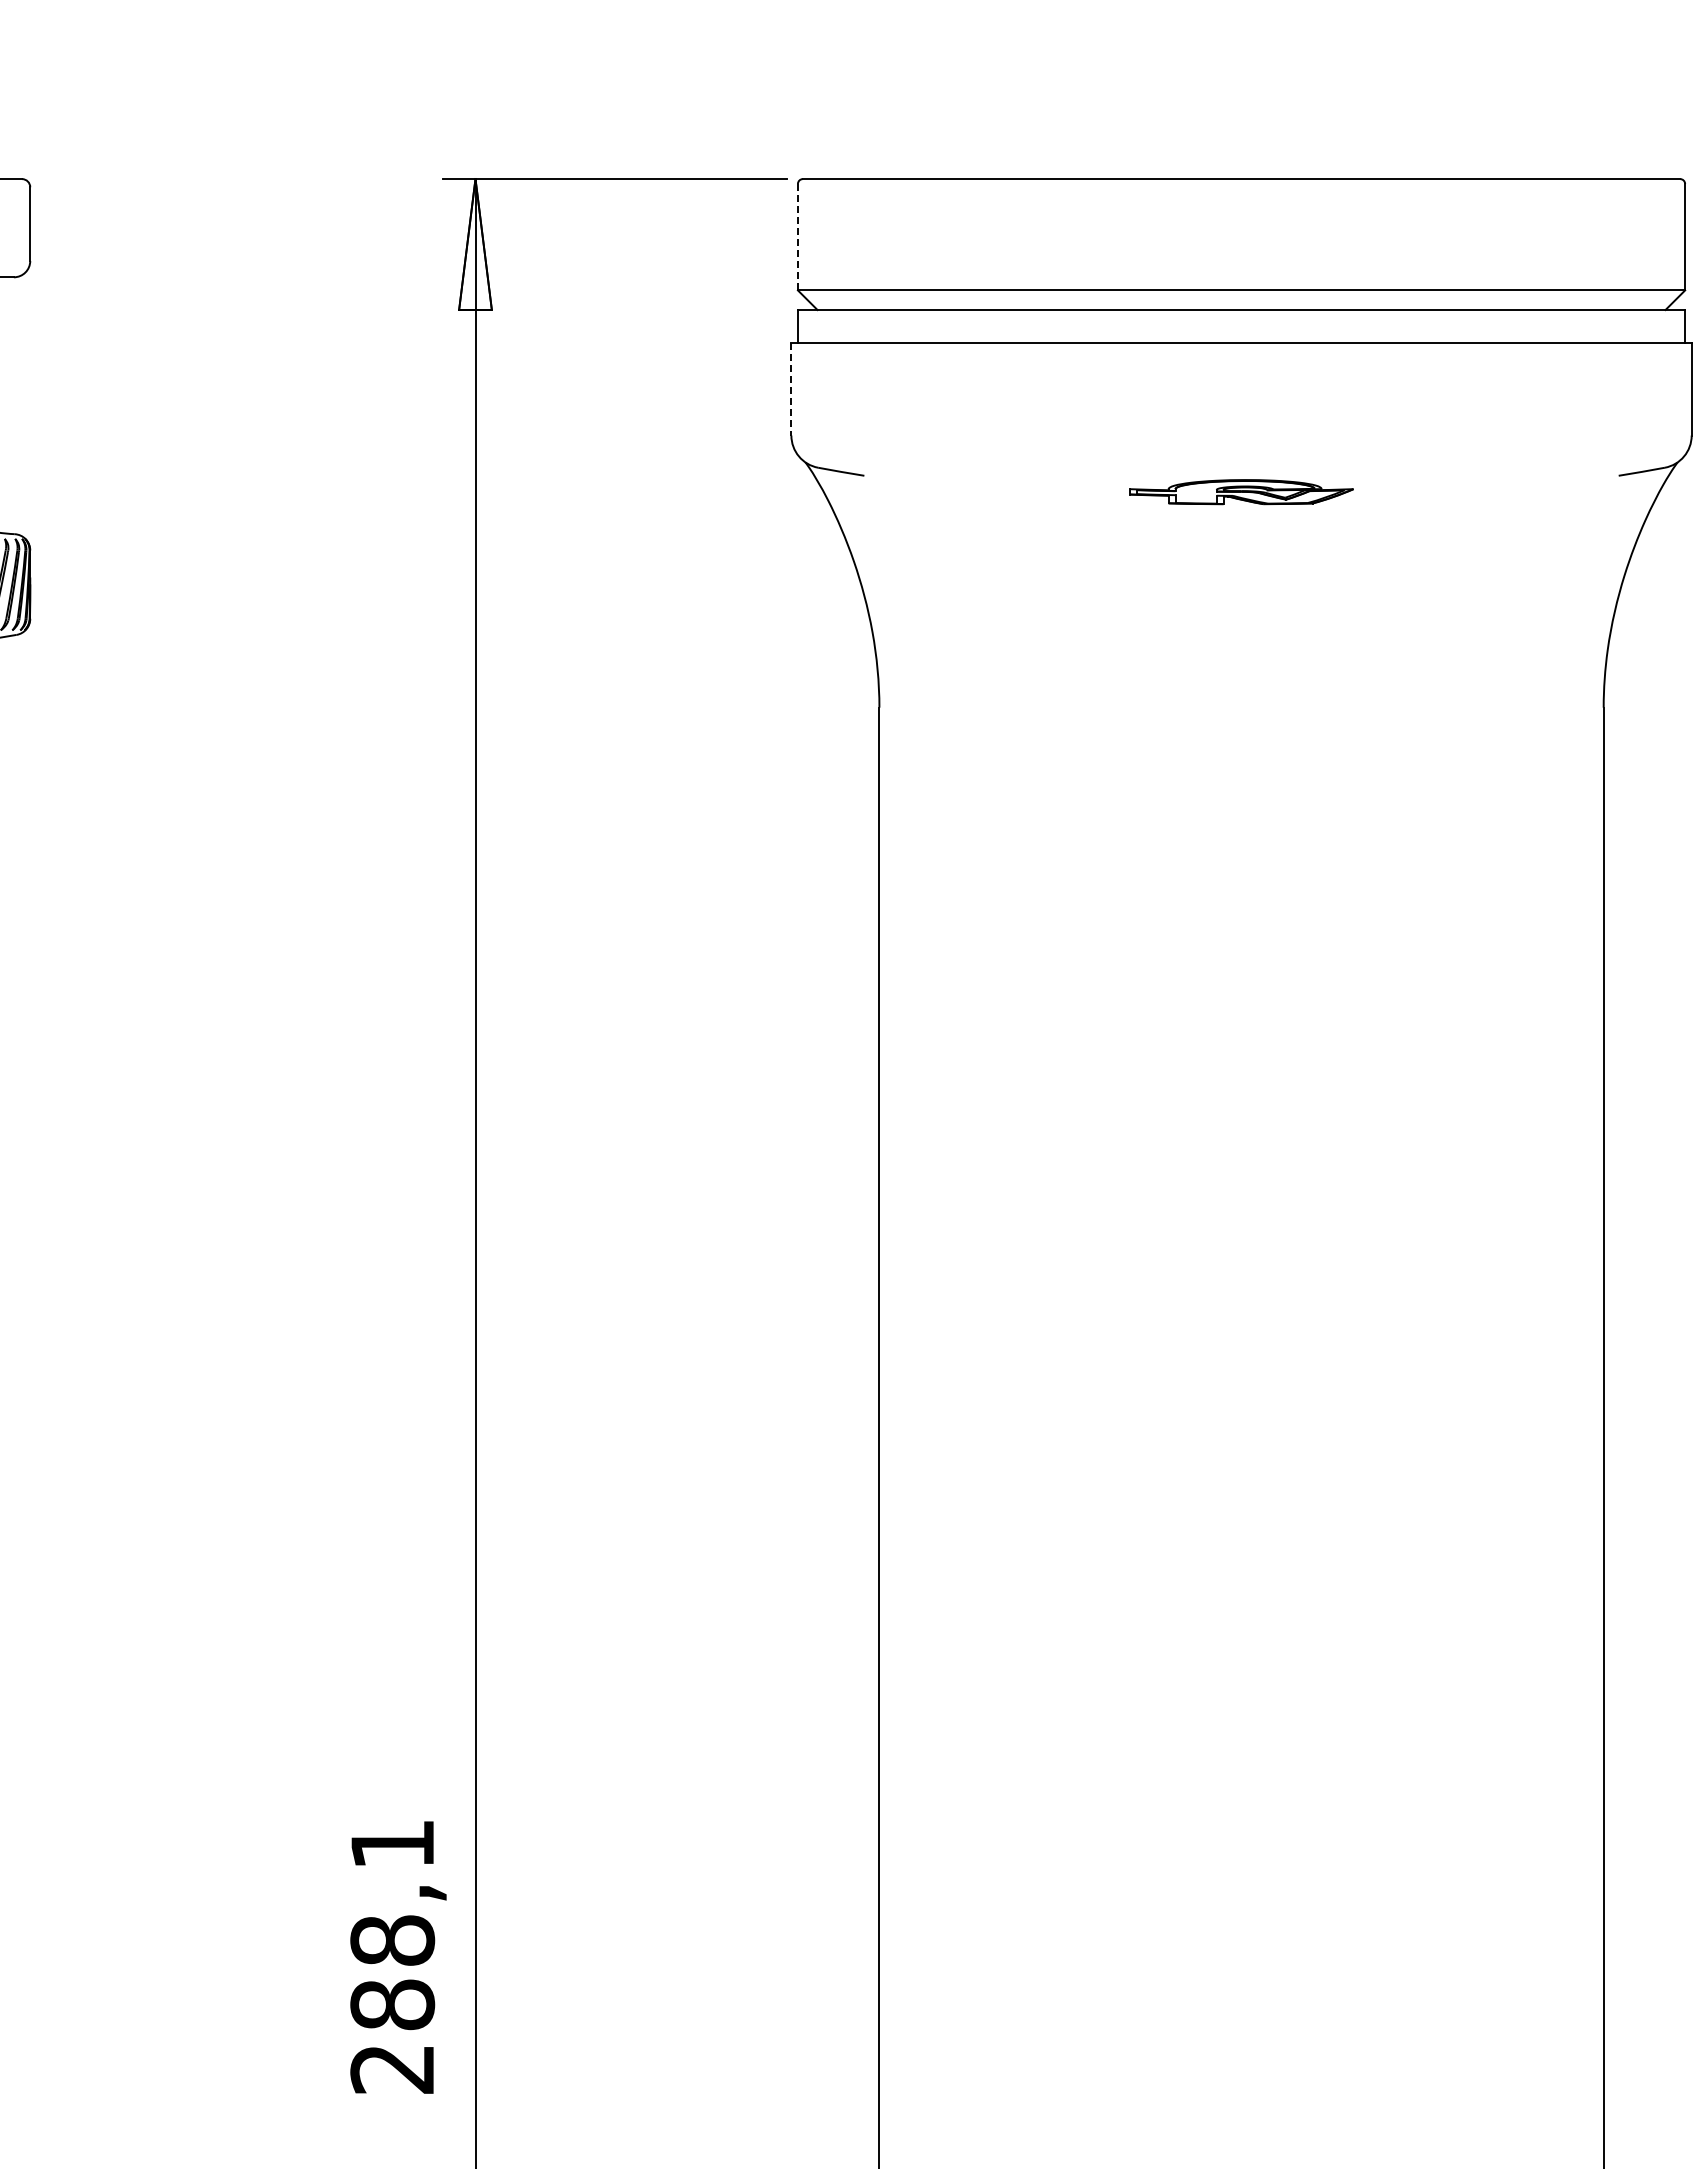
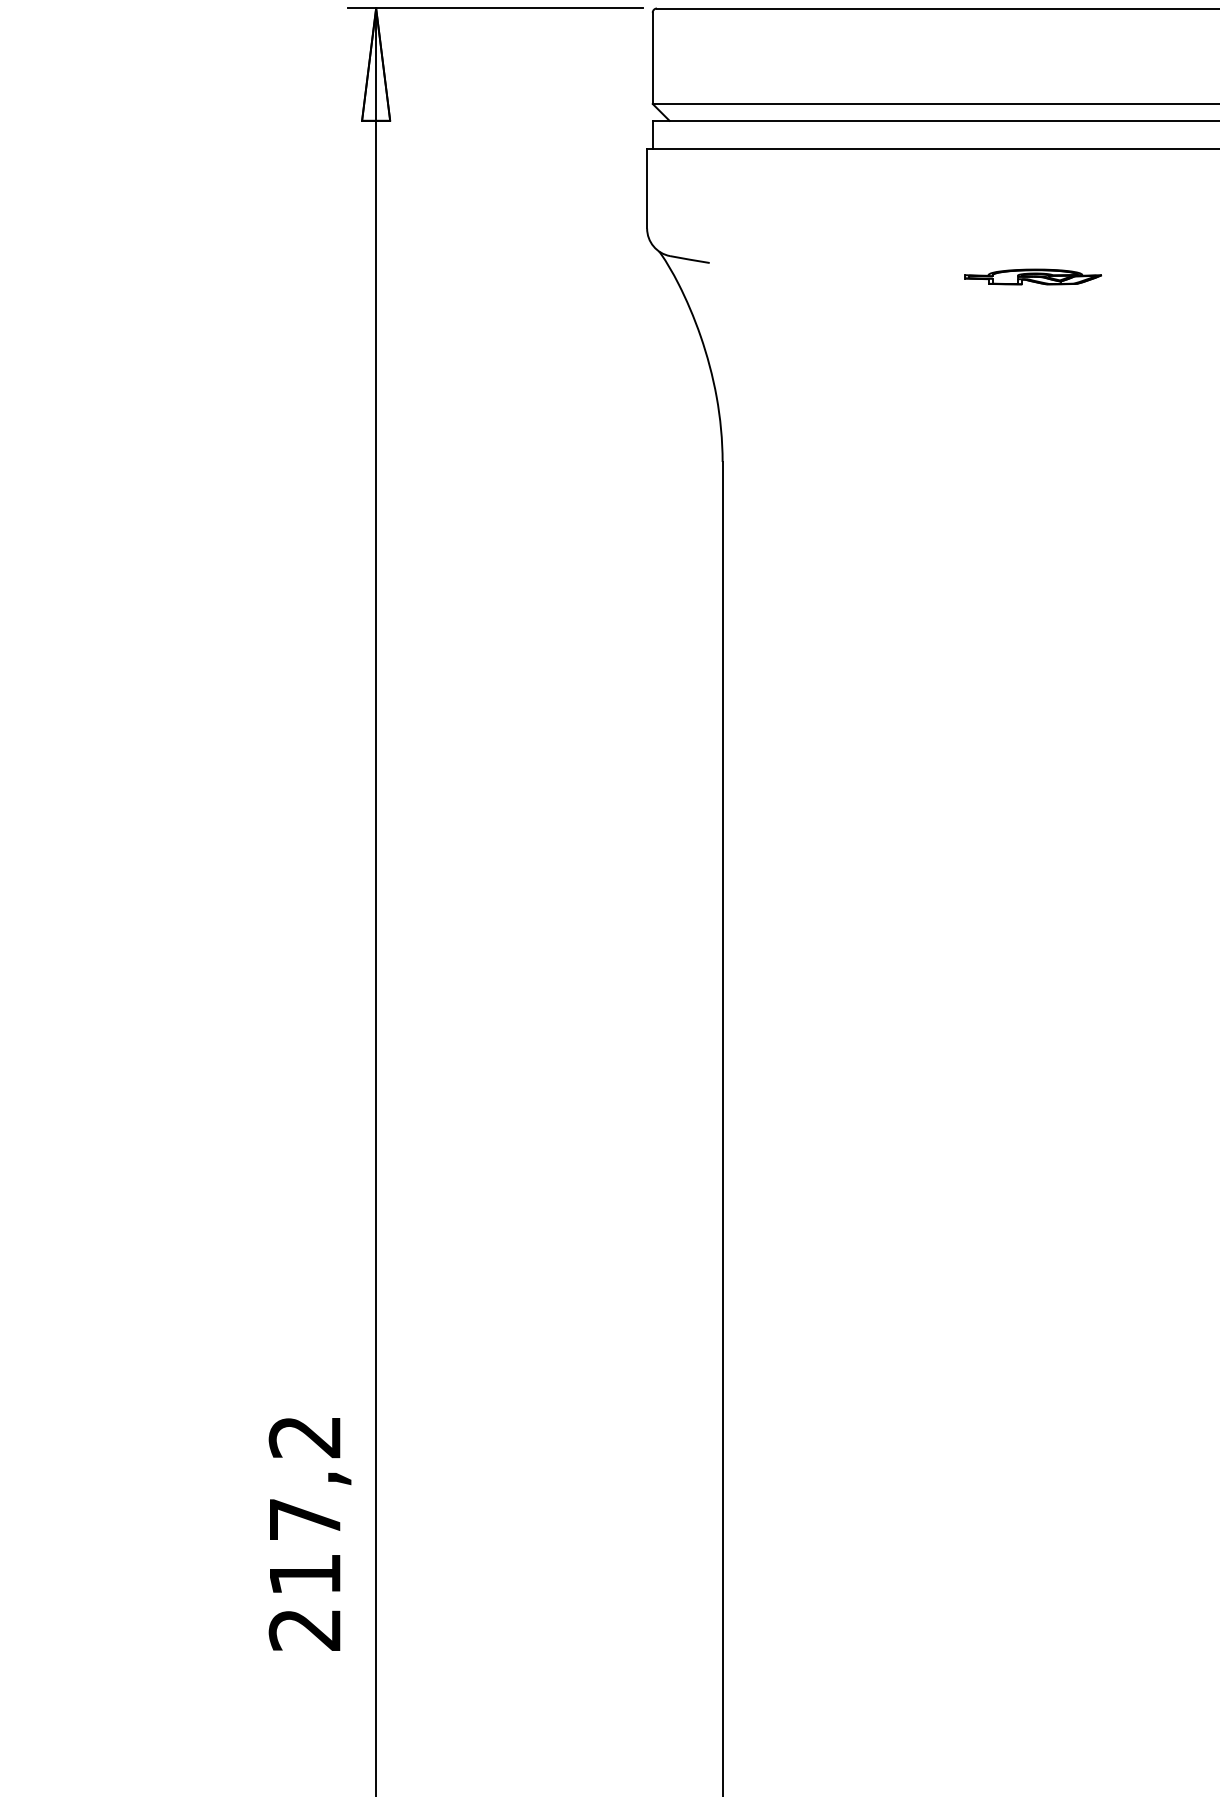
line: (797, 236) -> (652, 57), dashed -> solid
line: (791, 389) -> (647, 188), dashed -> solid
part: (1241, 491) -> (1033, 276), size x0.71
text: (392, 1925) -> (304, 1506), 288,1 -> 217,2

